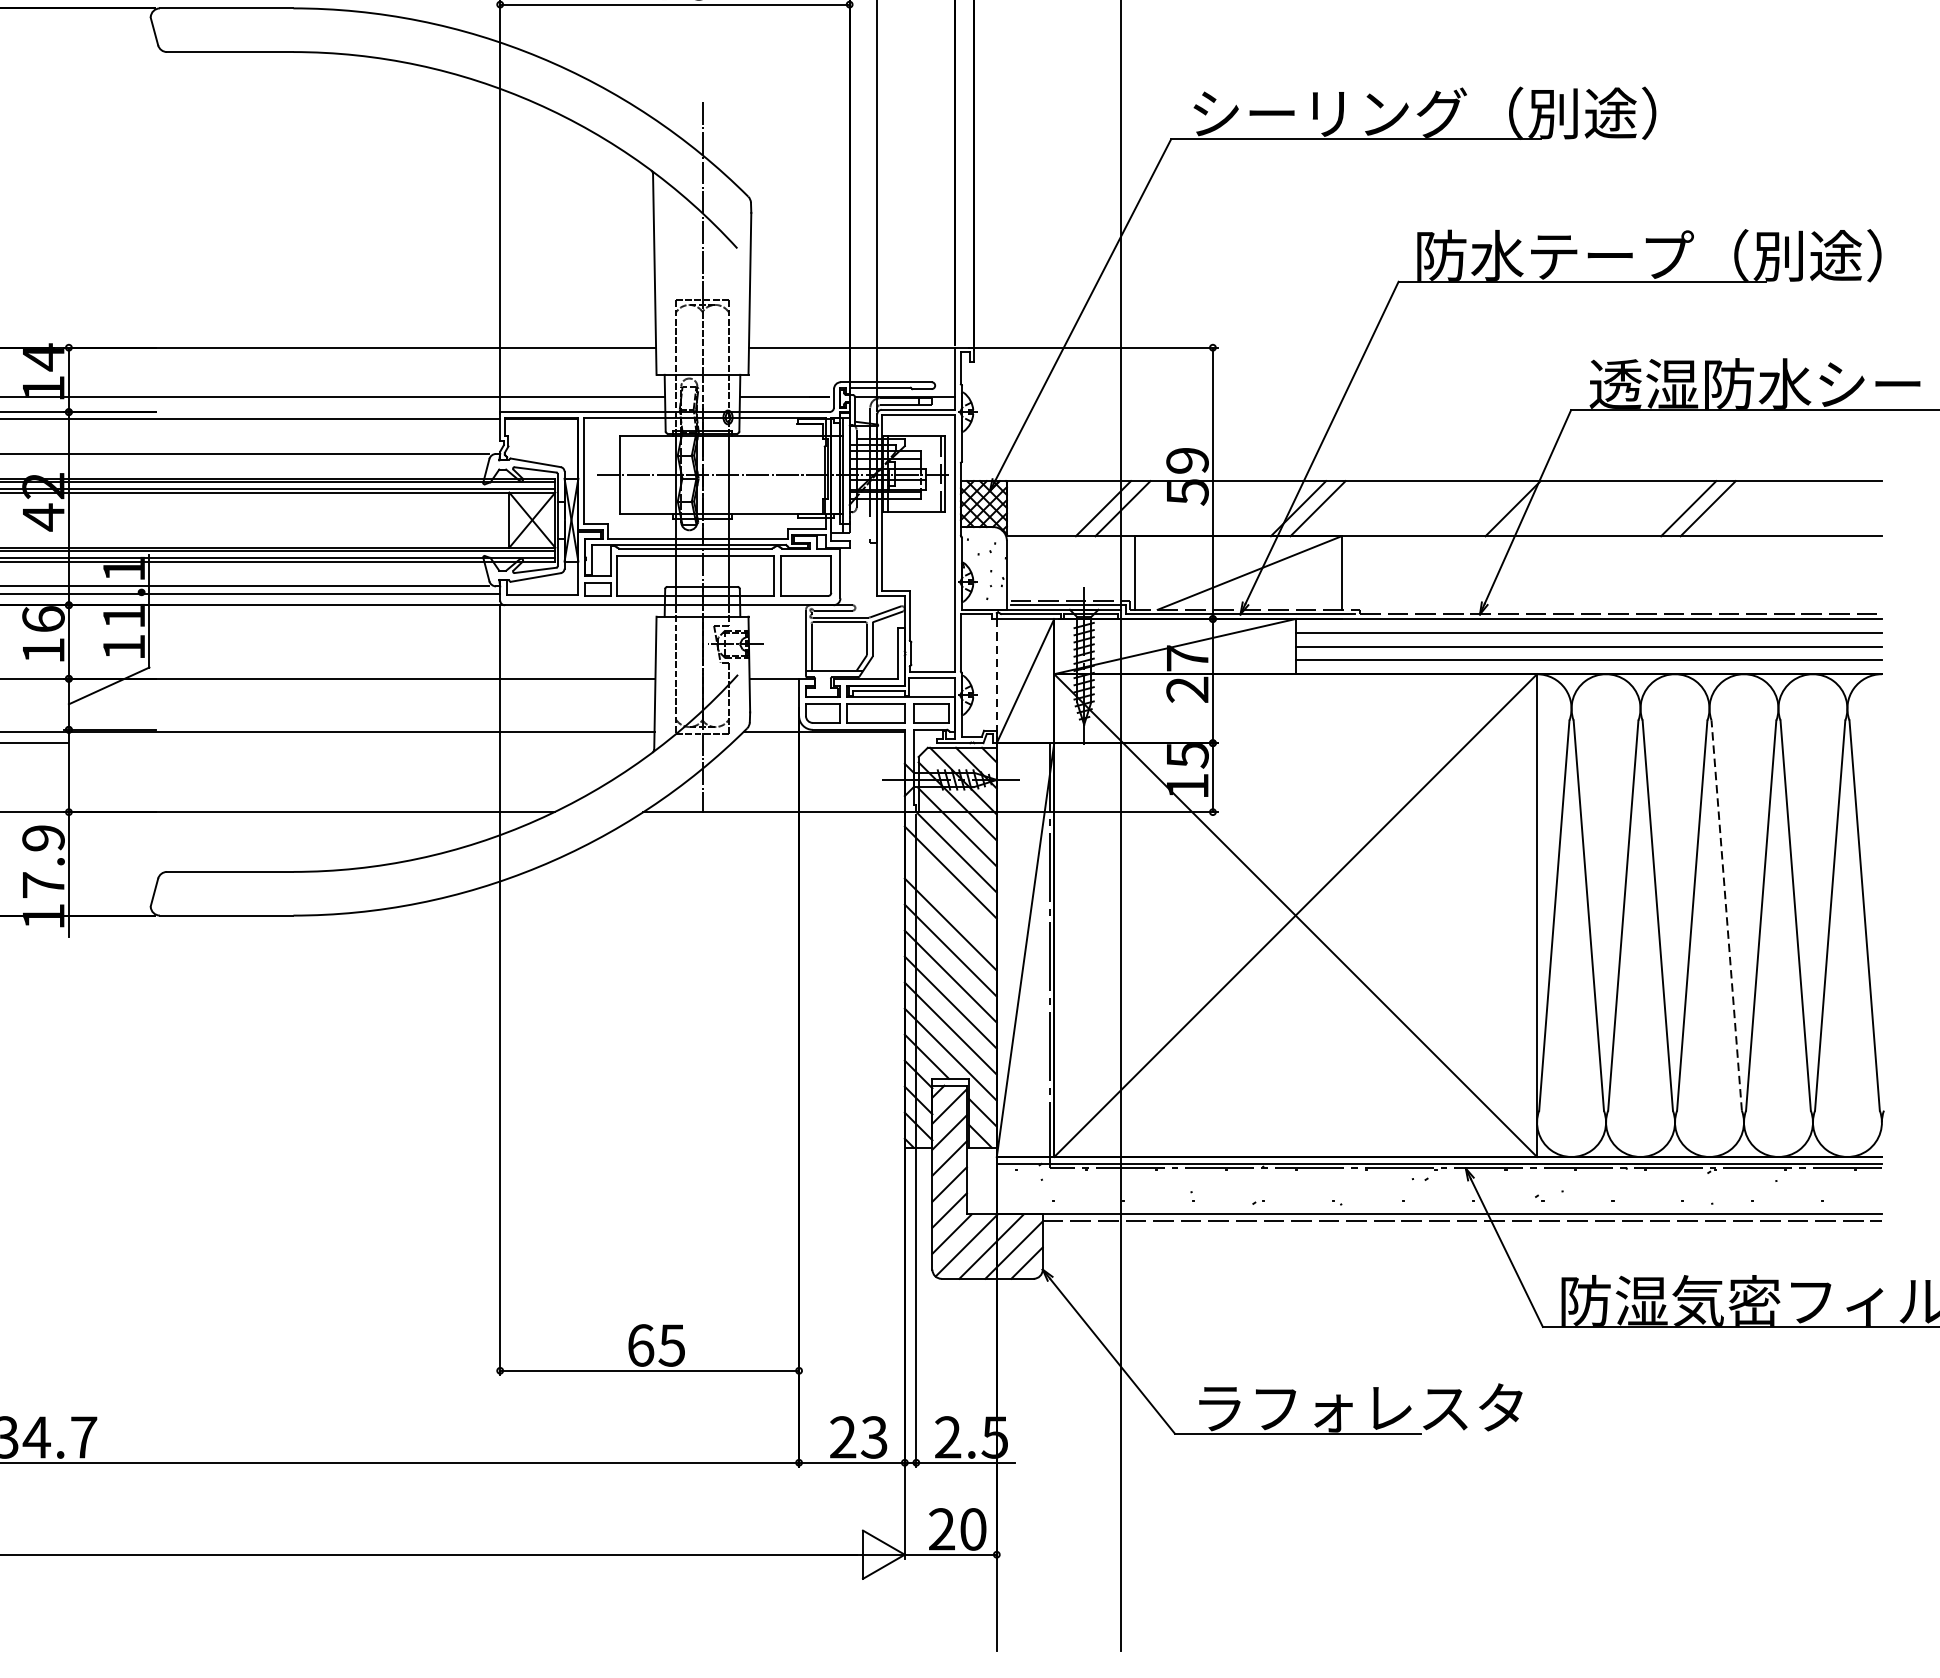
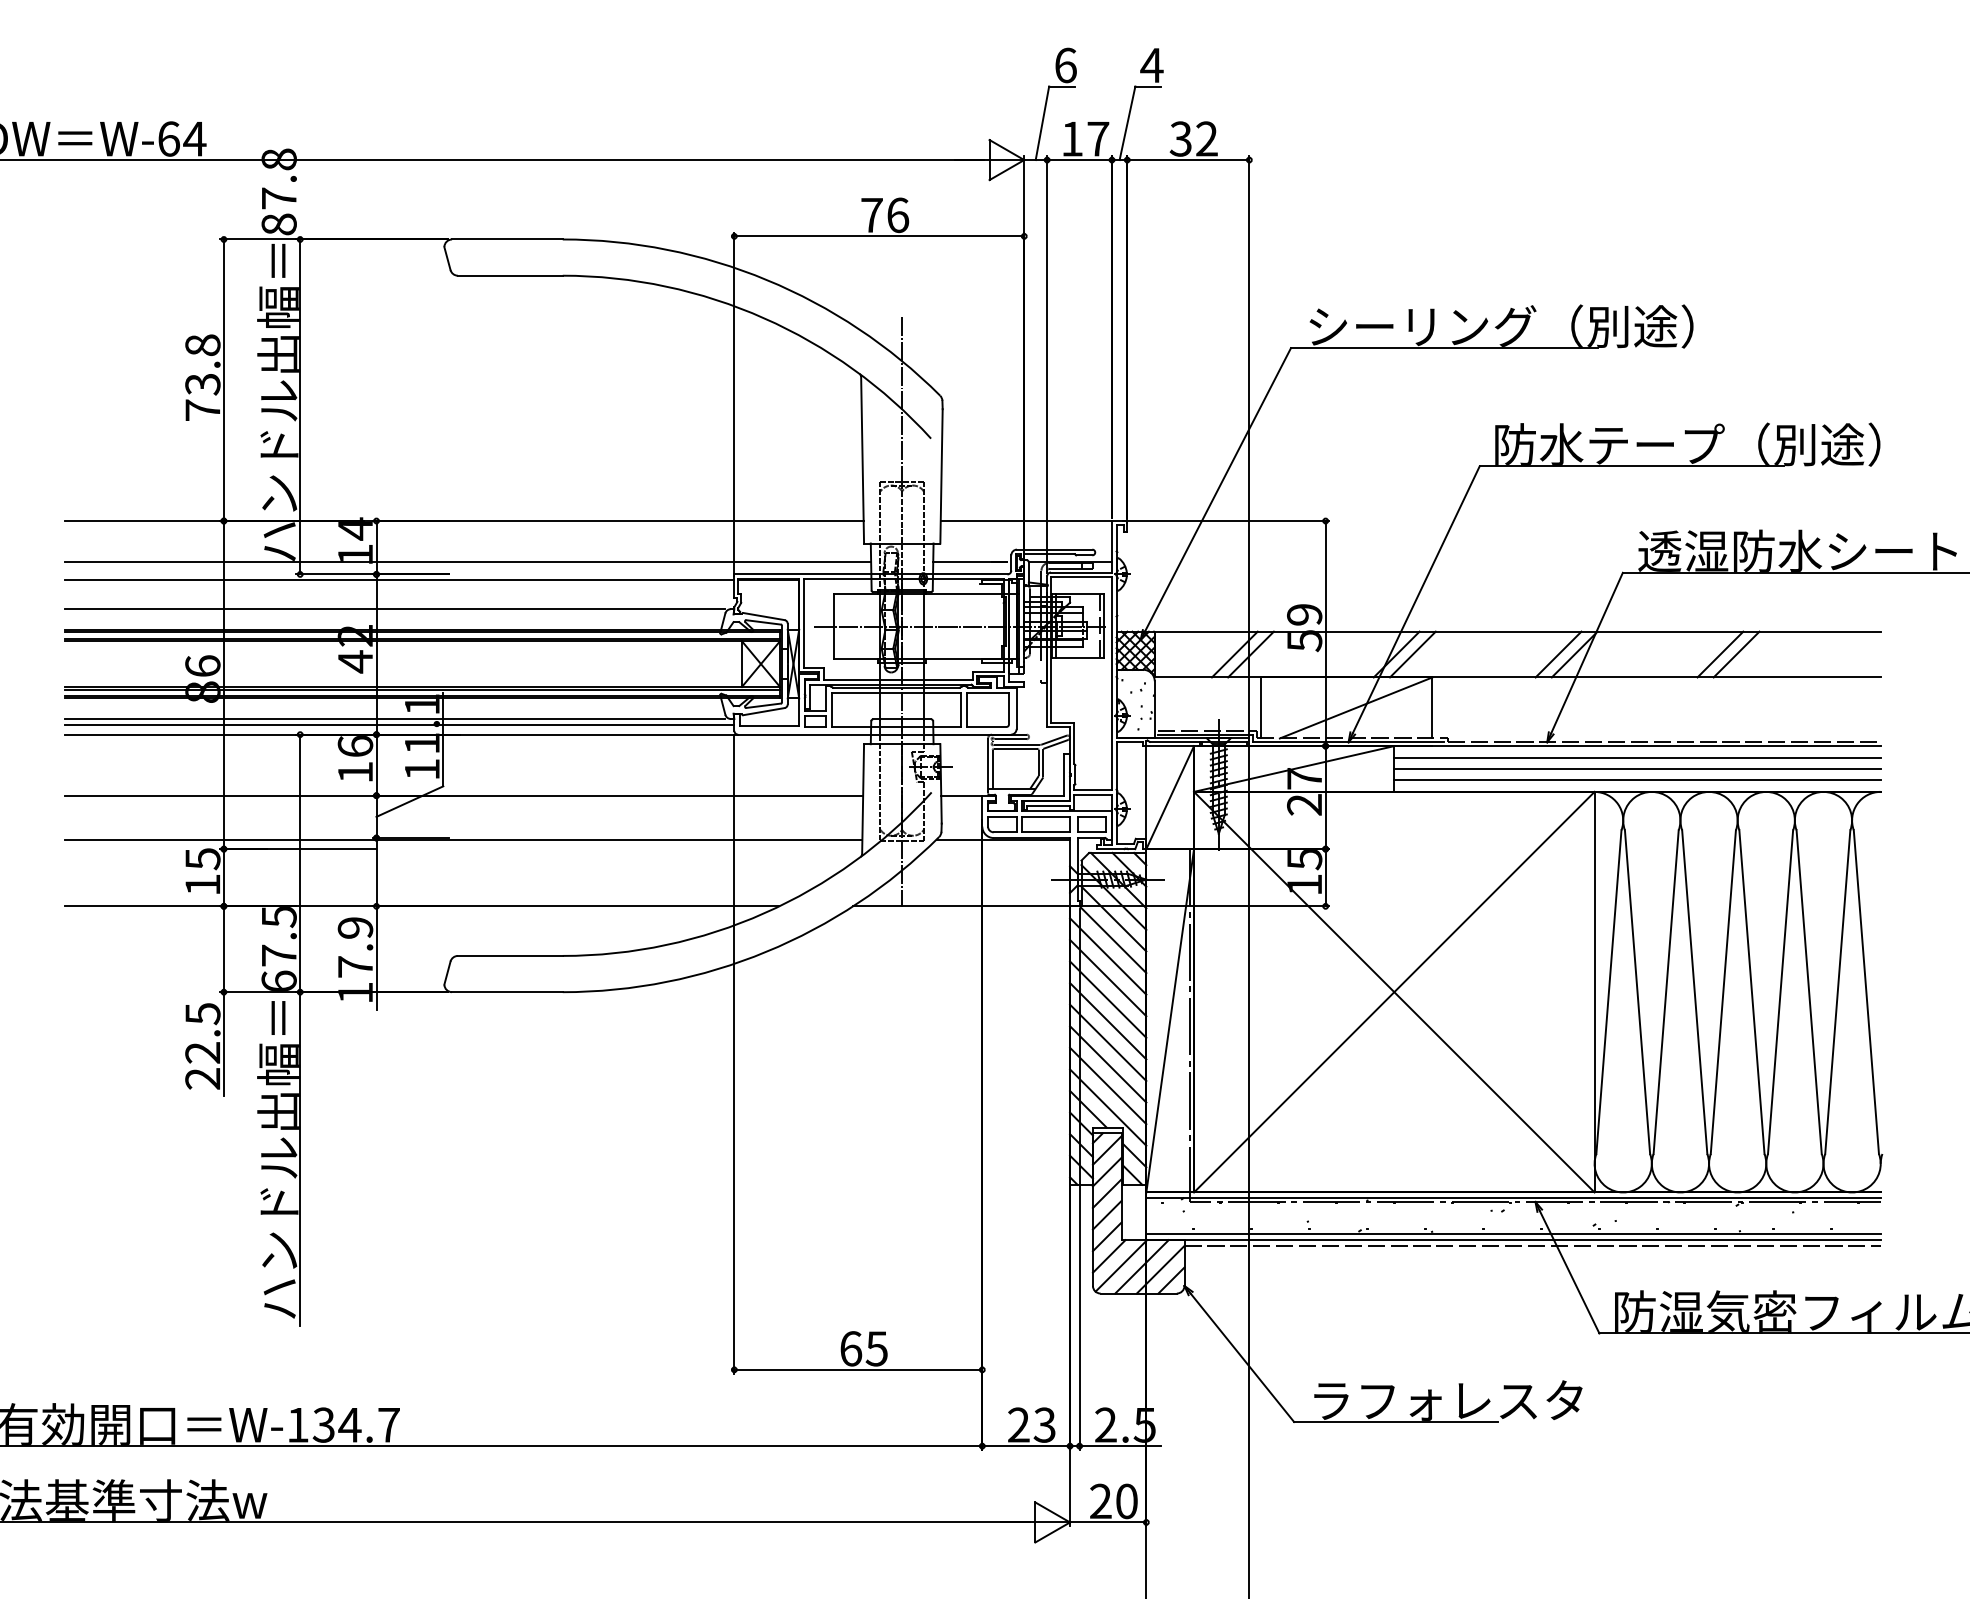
line: (1493, 508) -> (1558, 654), added
line: (996, 680) -> (1146, 797), dashed -> solid
line: (951, 897) -> (1108, 977), added
line: (1726, 914) -> (1751, 991), dashed -> solid
line: (1439, 1207) -> (1513, 1234), added

